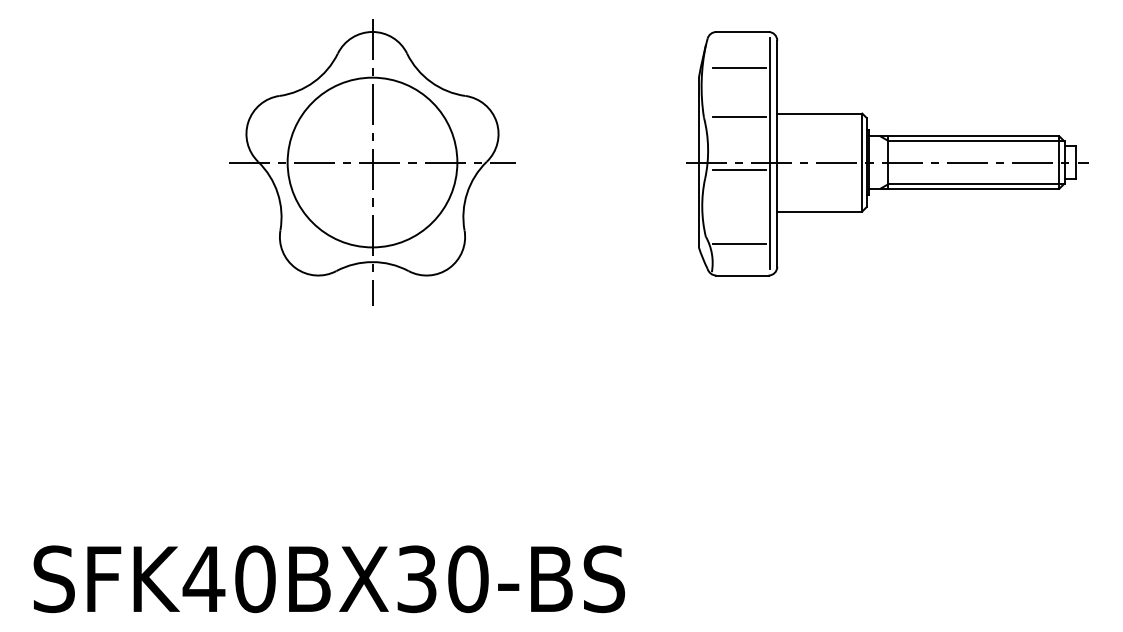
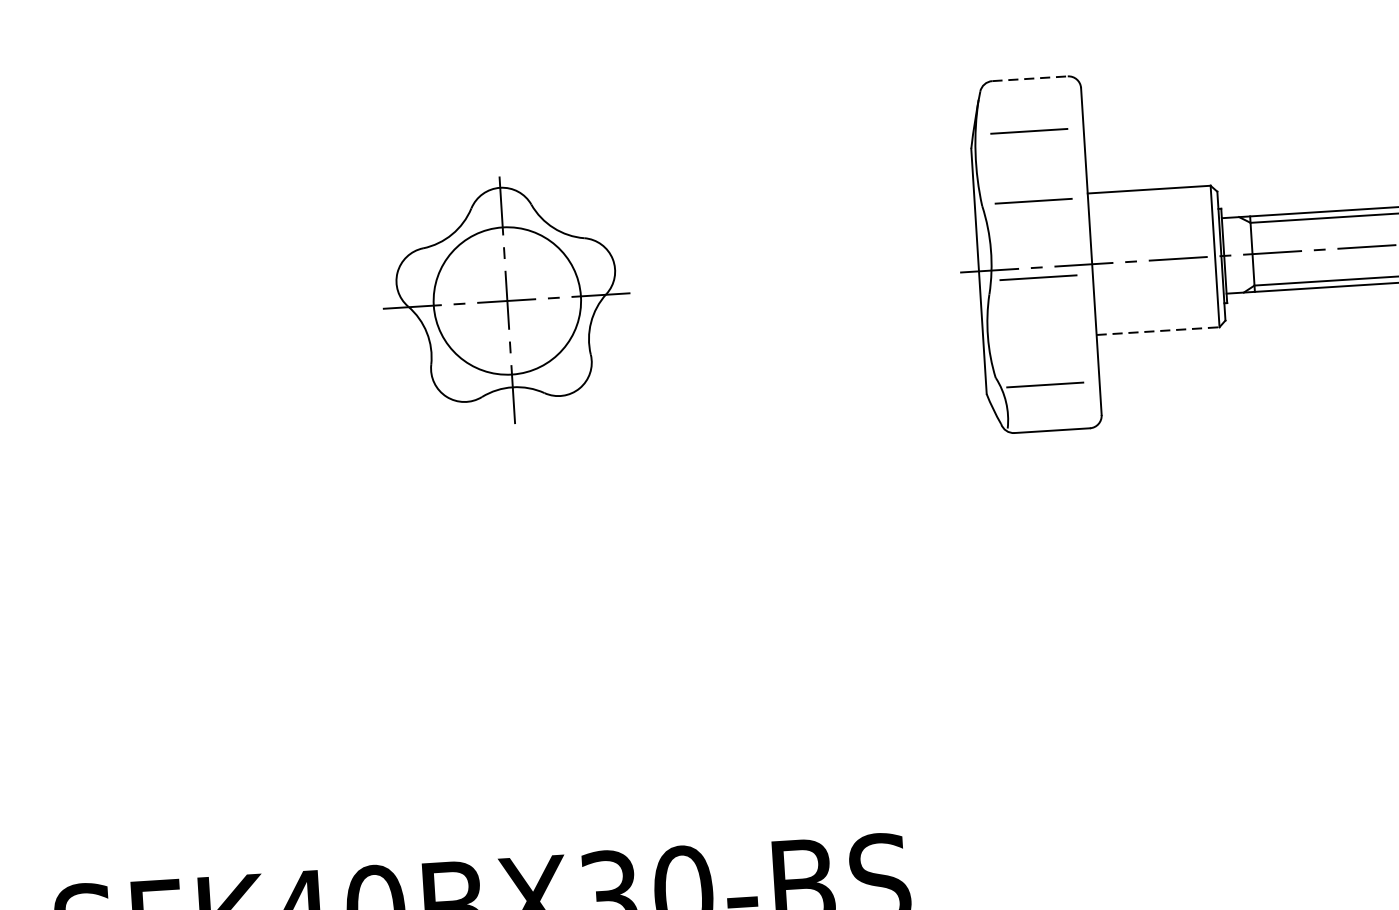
line: (742, 31) -> (1030, 78), solid -> dashed
line: (769, 153) -> (1080, 251), removed
part: (372, 162) -> (507, 300), size x0.6
line: (819, 211) -> (1157, 331), solid -> dashed

